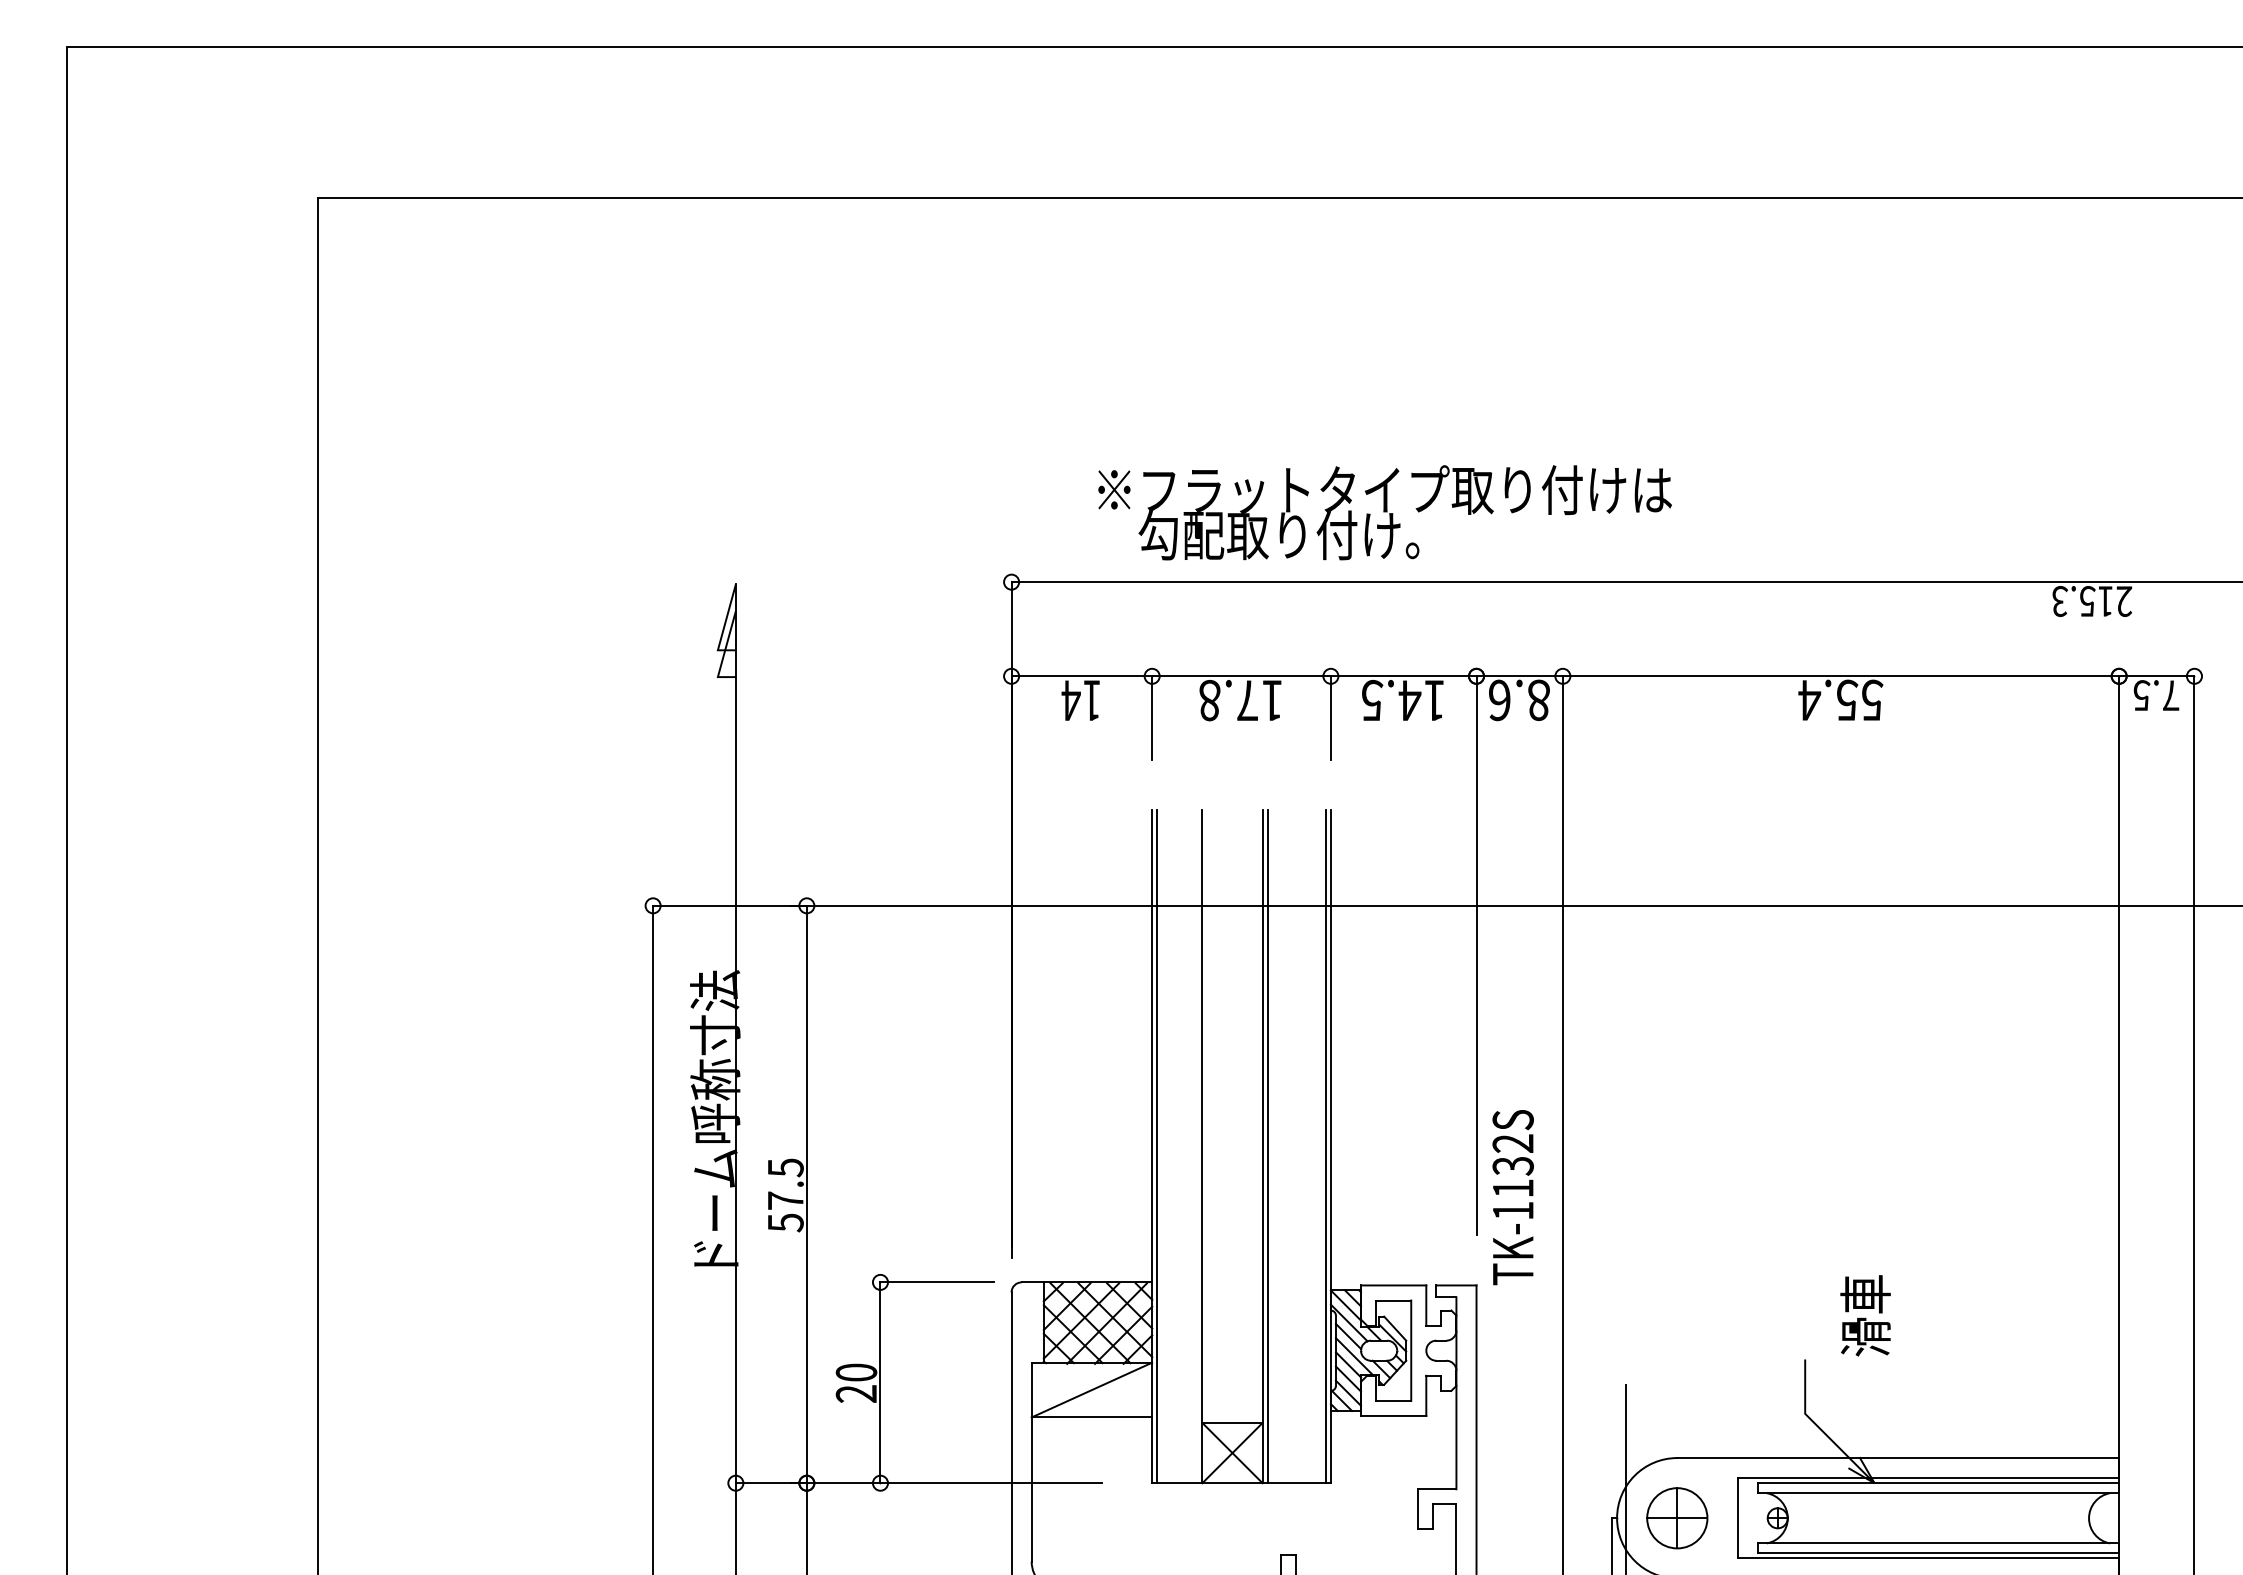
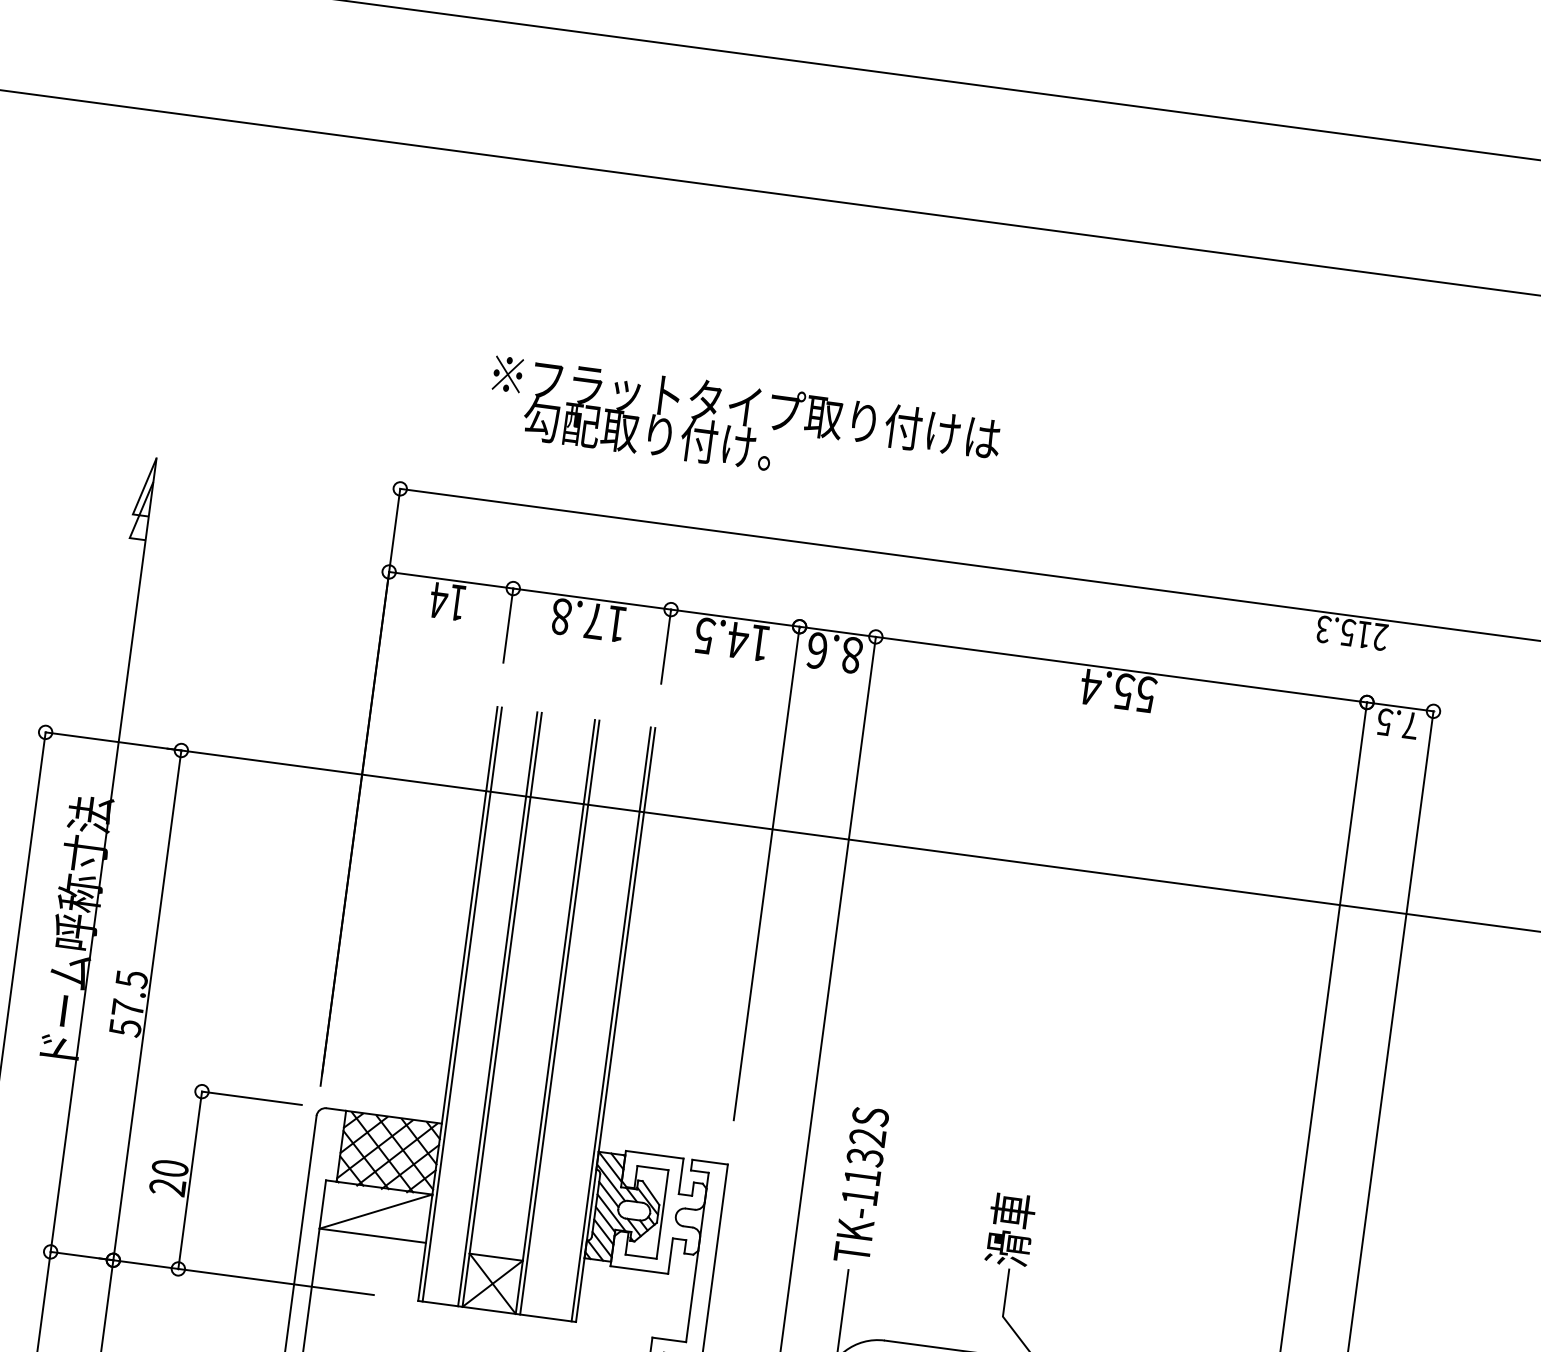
text: (1384, 512) -> (743, 426), moved
line: (1197, 1146) -> (497, 1009), added
text: (1512, 1197) -> (860, 1185), moved
text: (1865, 1315) -> (1010, 1229), moved

